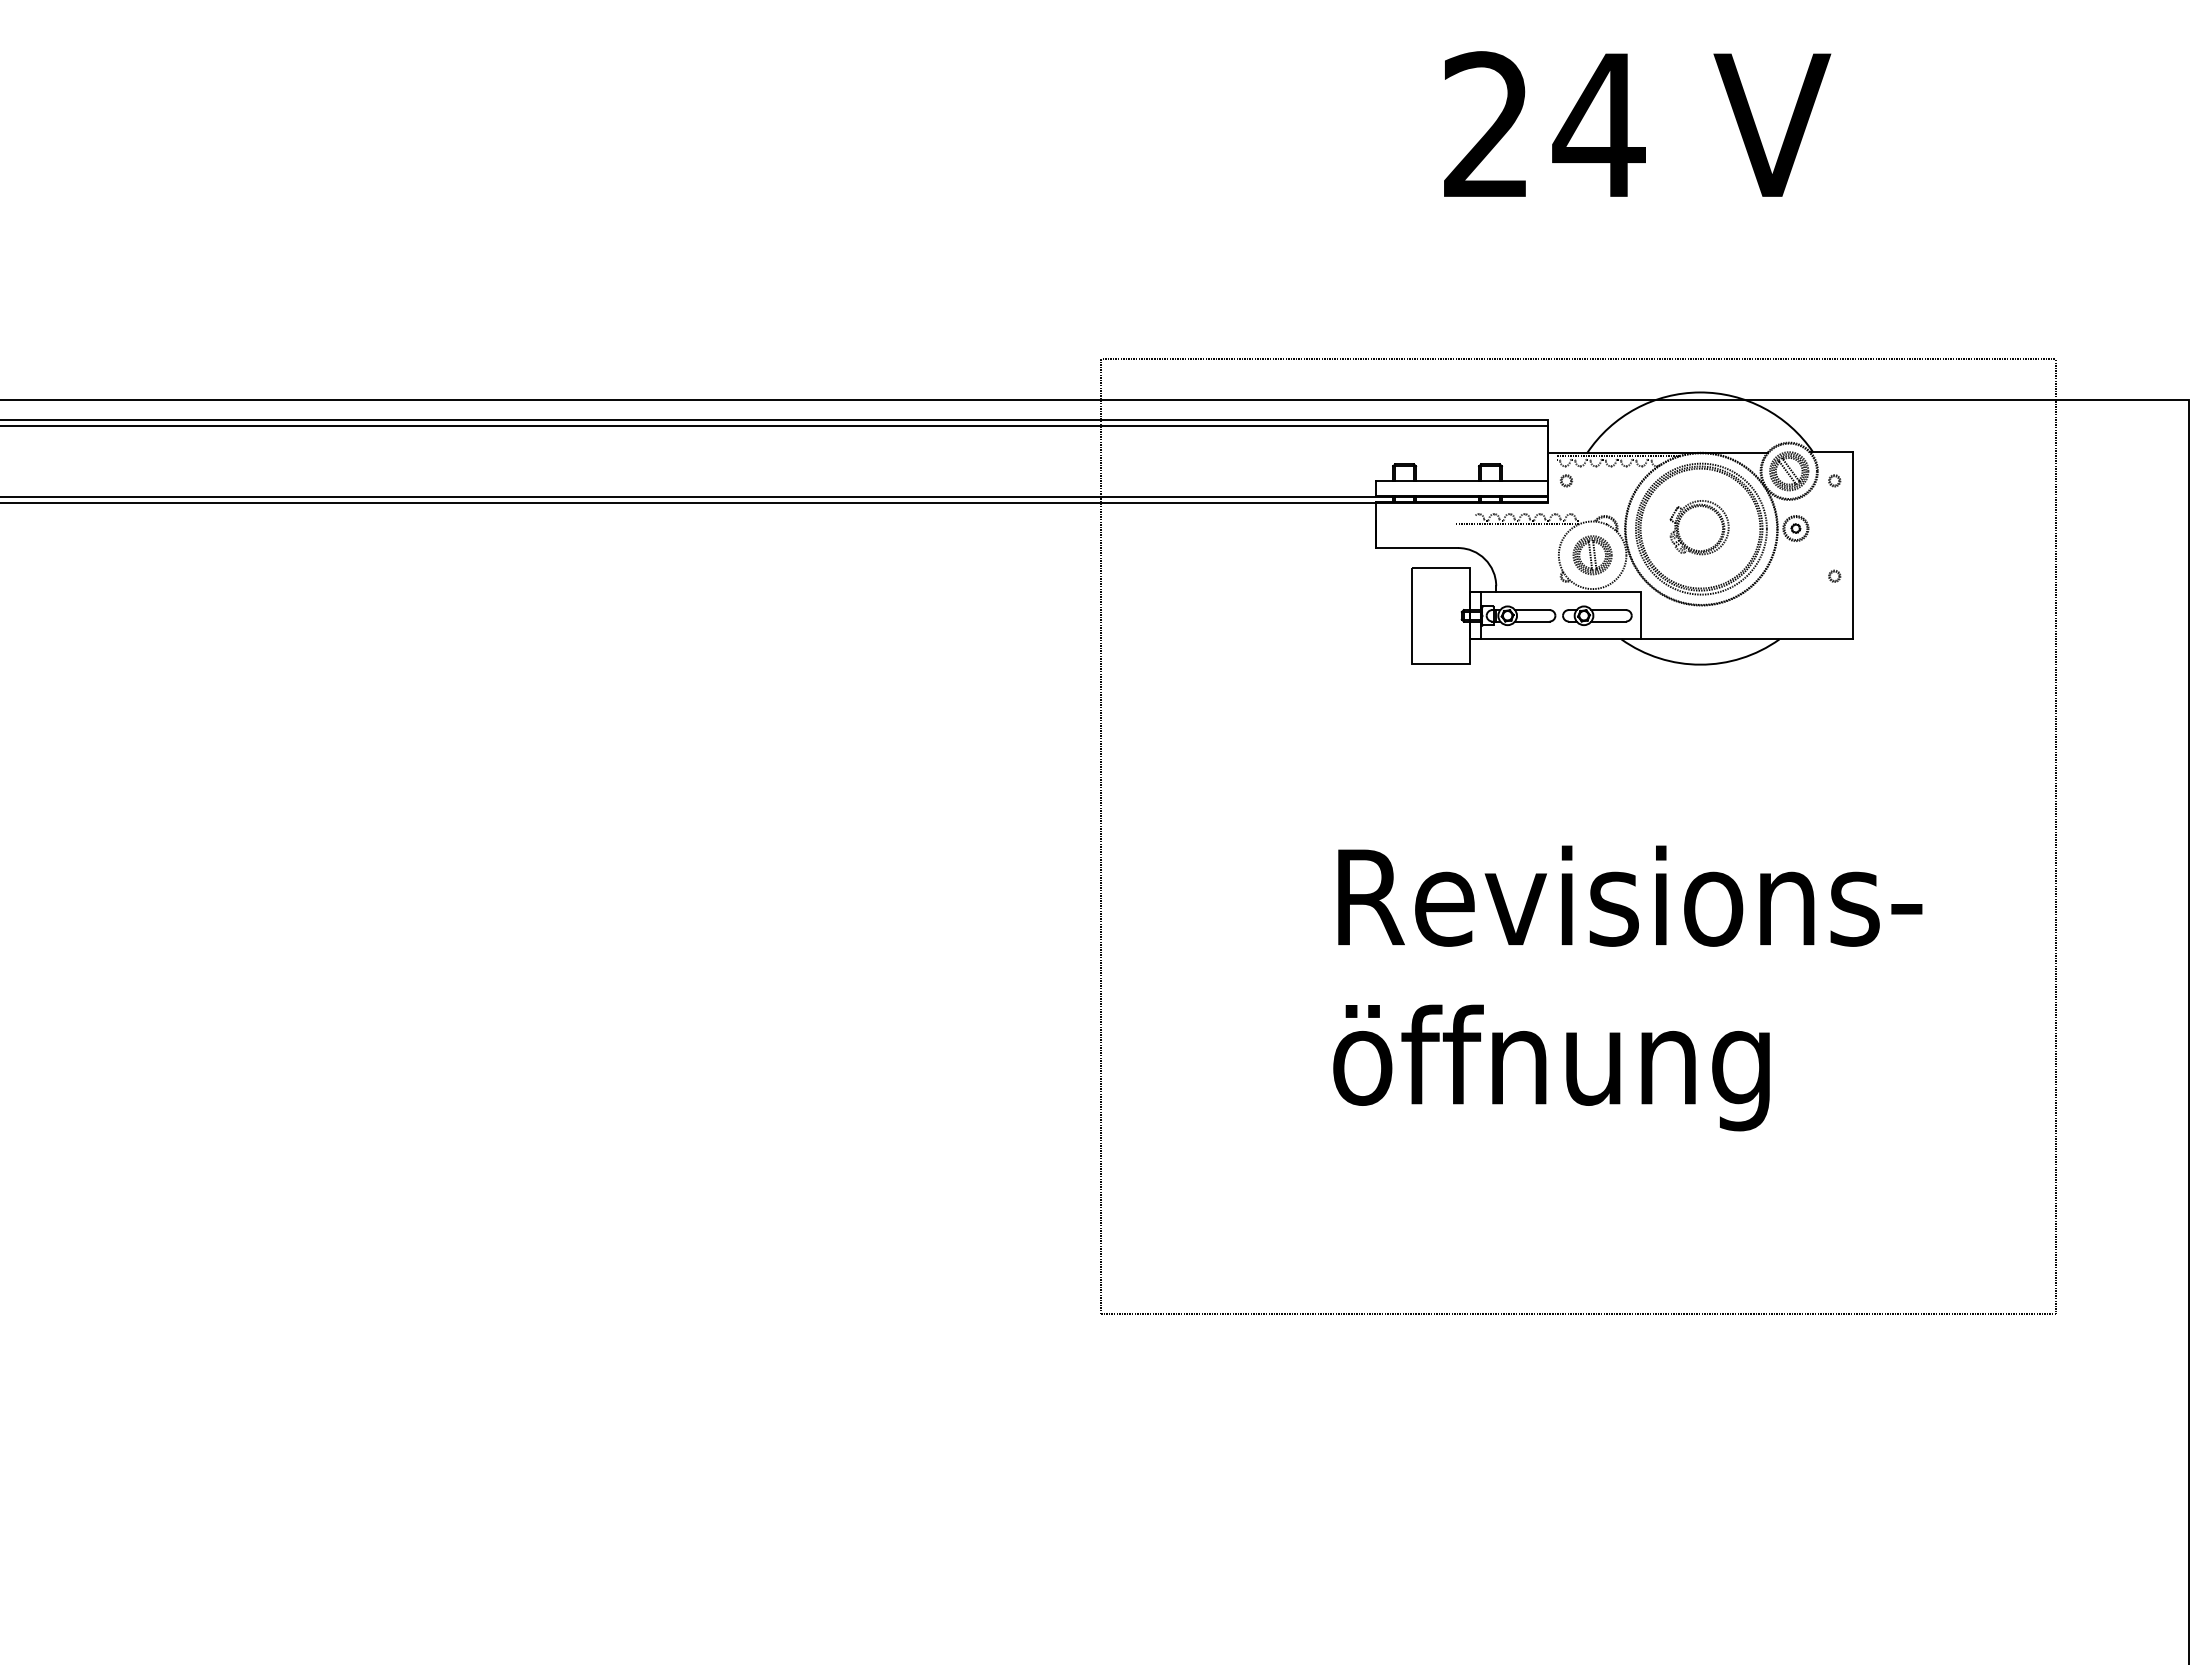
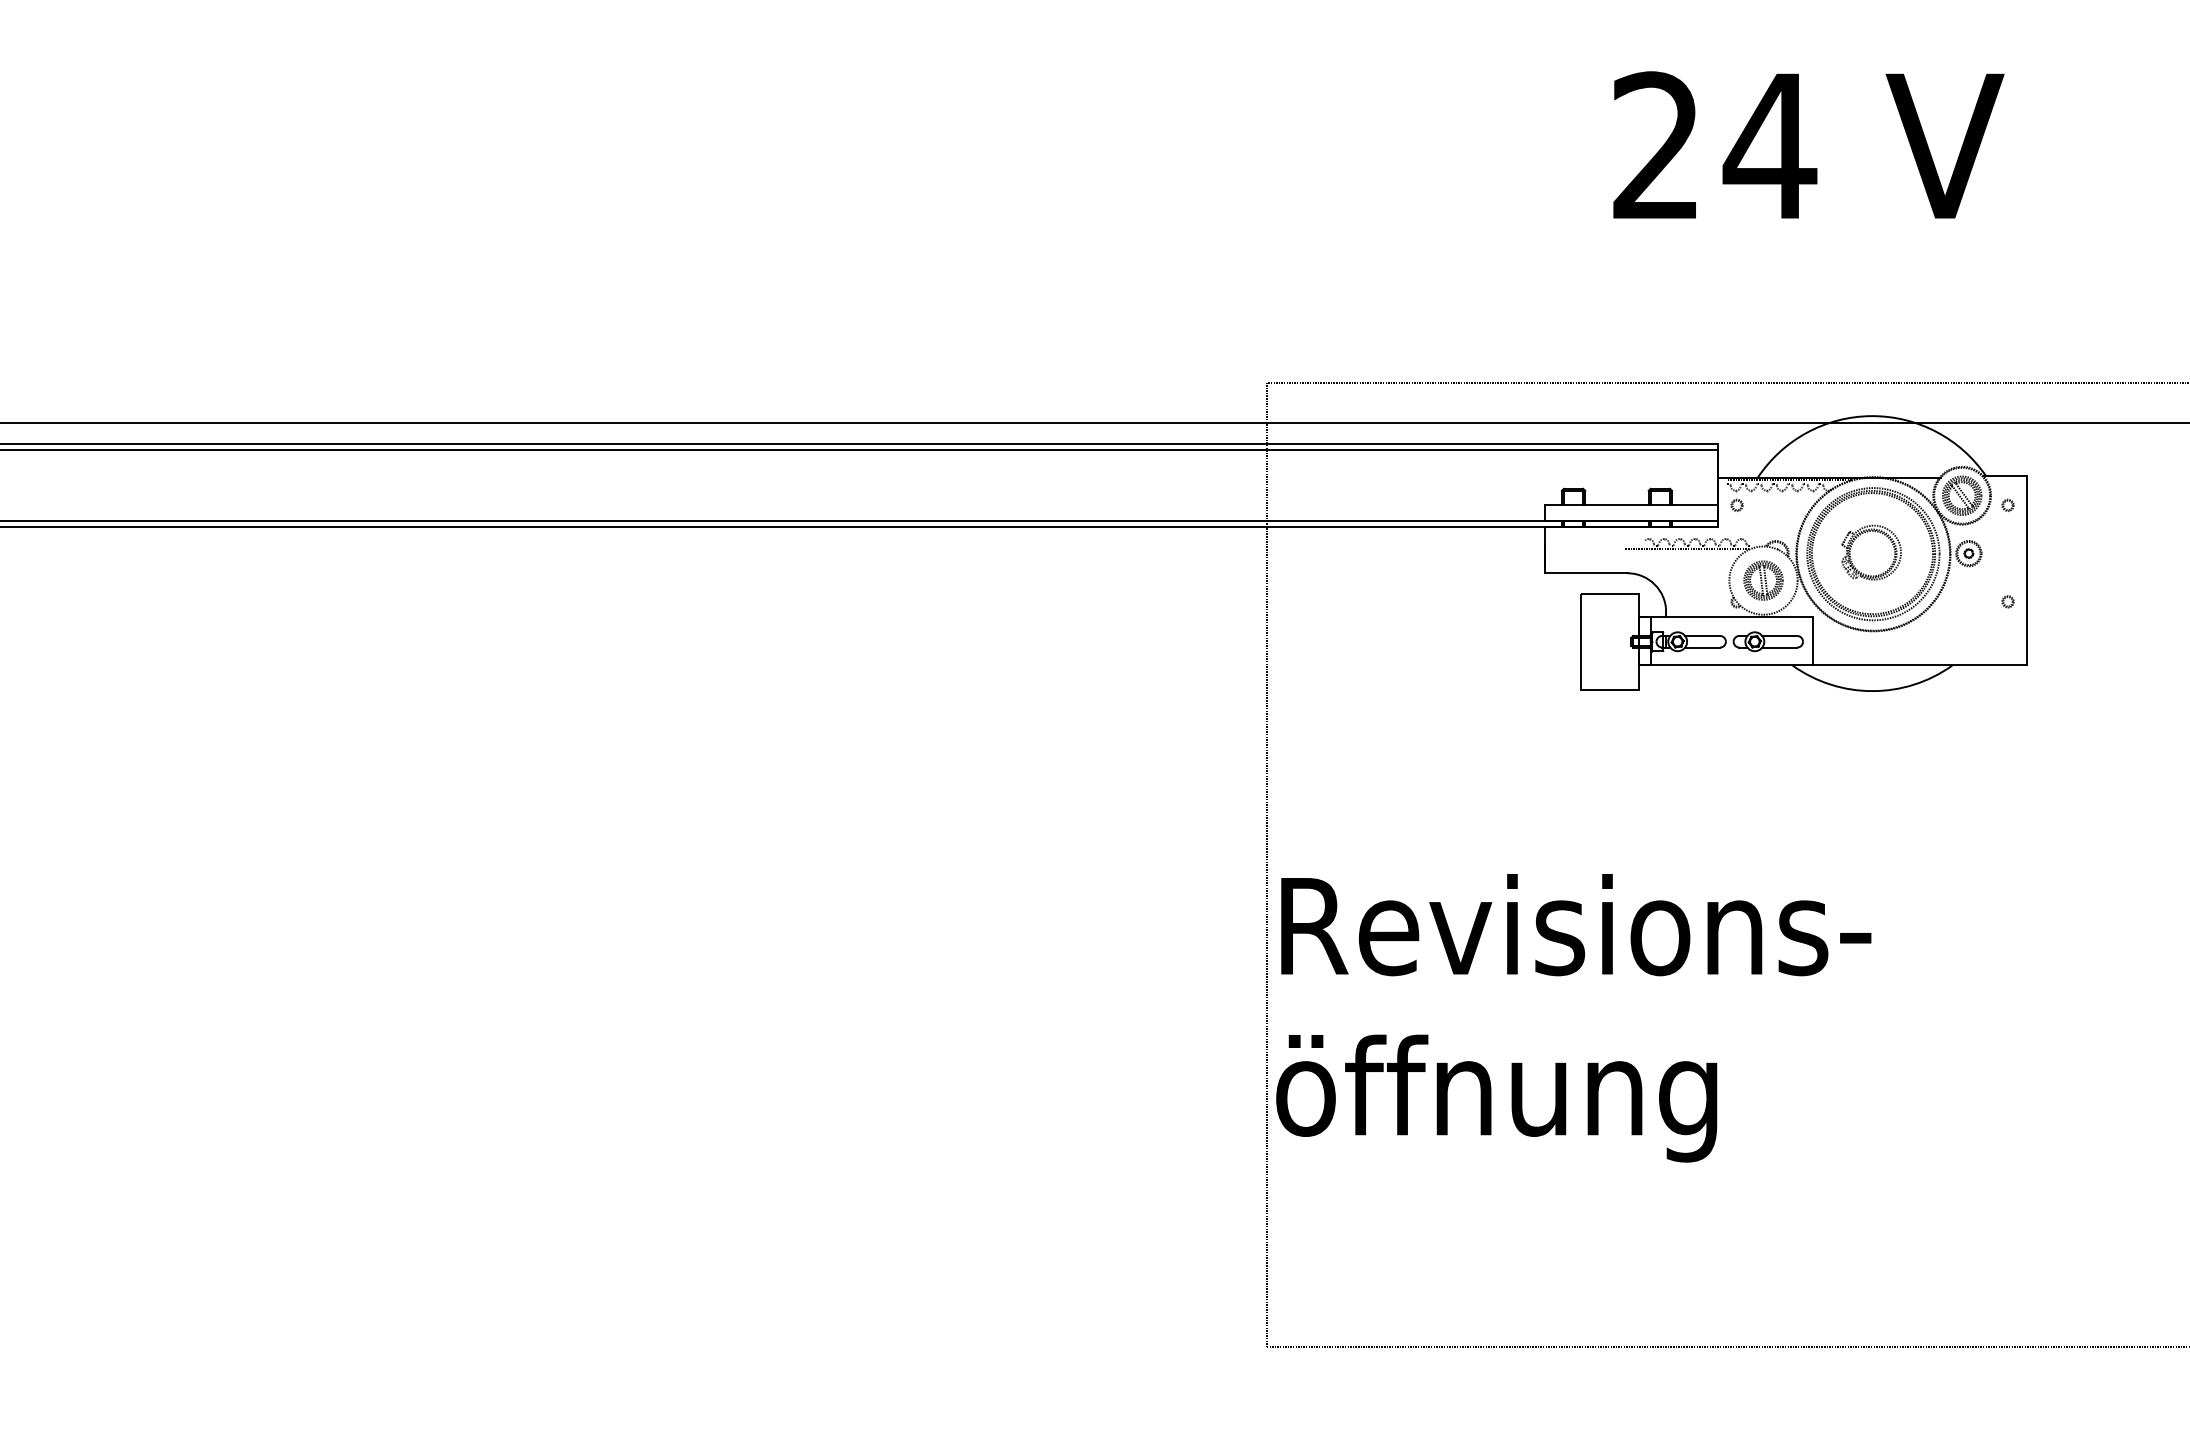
text: (1627, 988) -> (1573, 1018), moved

